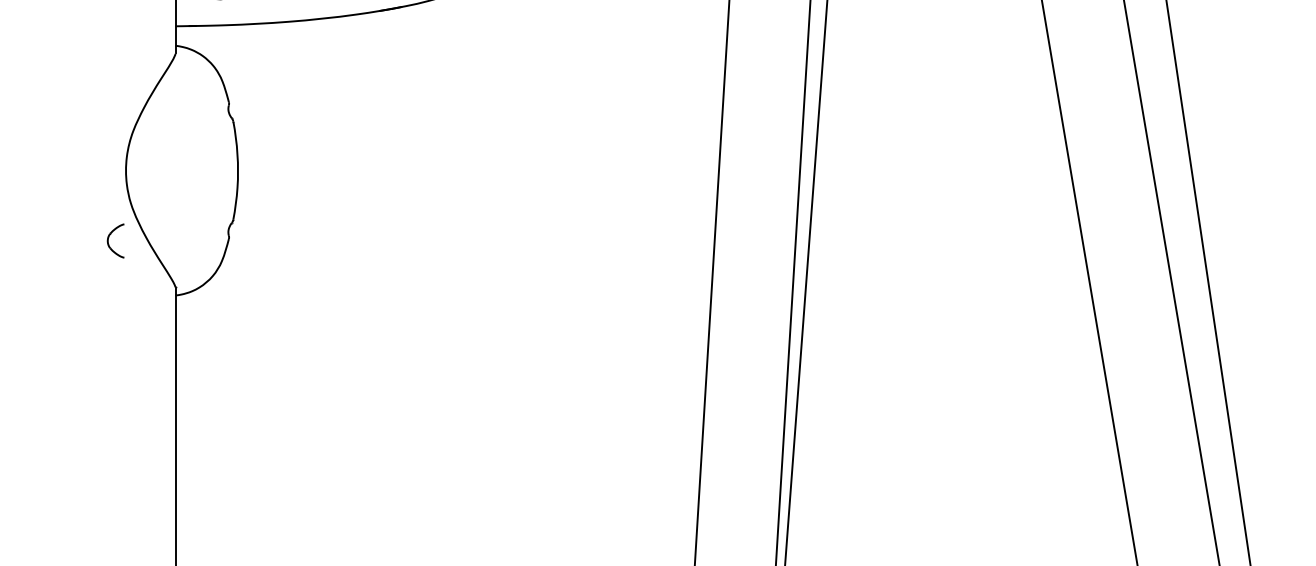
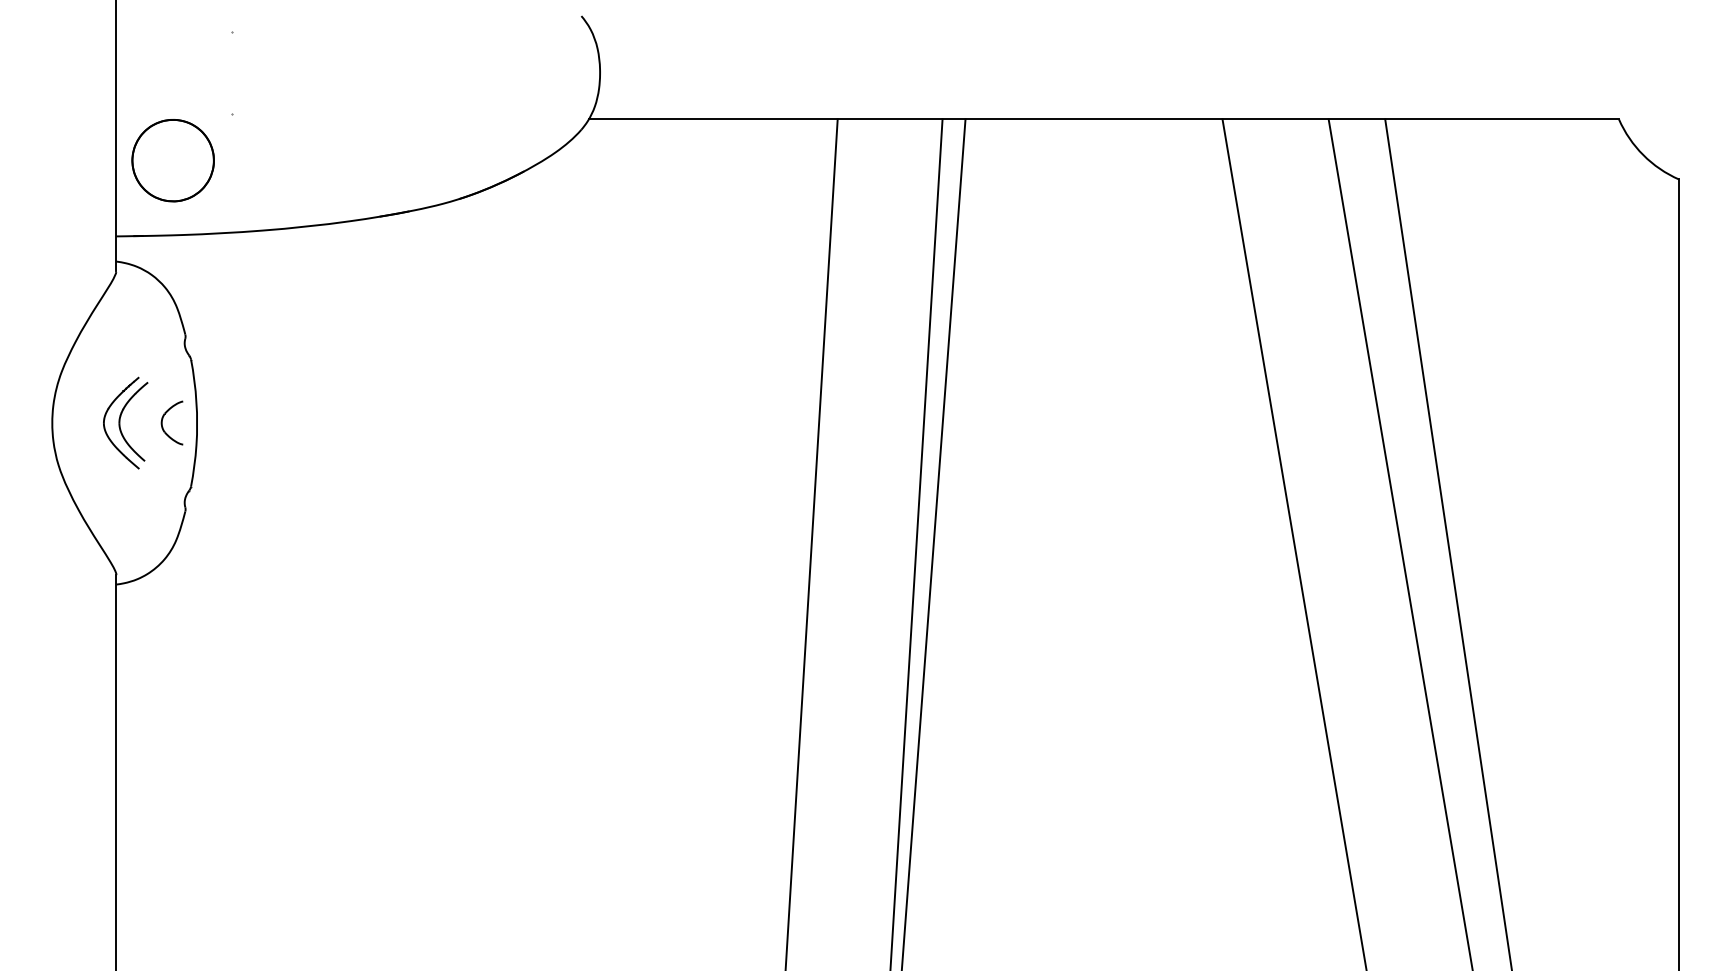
part: (182, 170) -> (125, 422), added
part: (109, 238) -> (163, 419), moved

